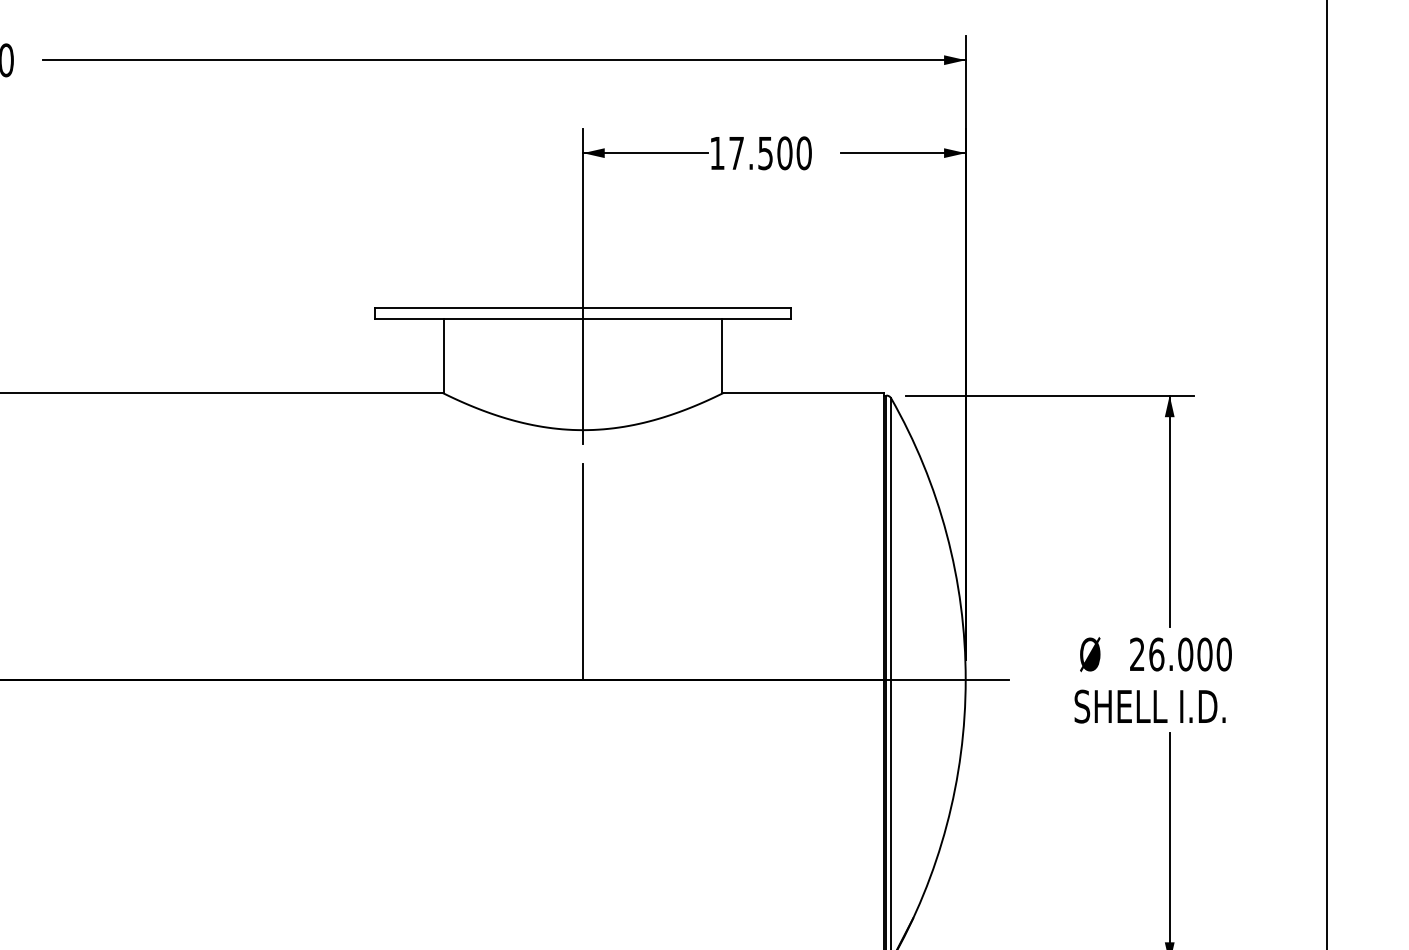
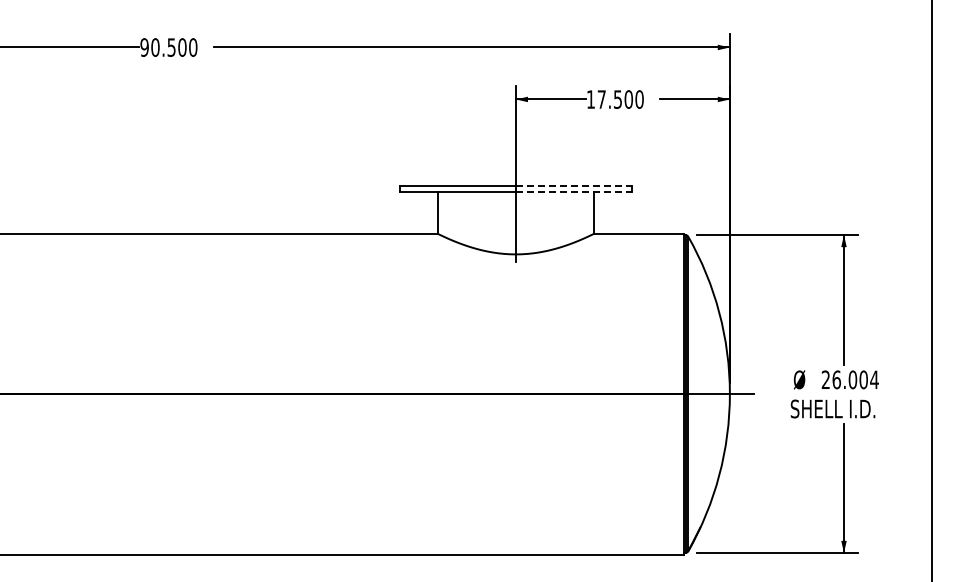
line: (687, 308) -> (574, 186), solid -> dashed
line: (687, 319) -> (574, 192), solid -> dashed
line: (582, 571) -> (515, 333), removed
text: (1224, 653) -> (874, 379), 26.000 -> 26.004

